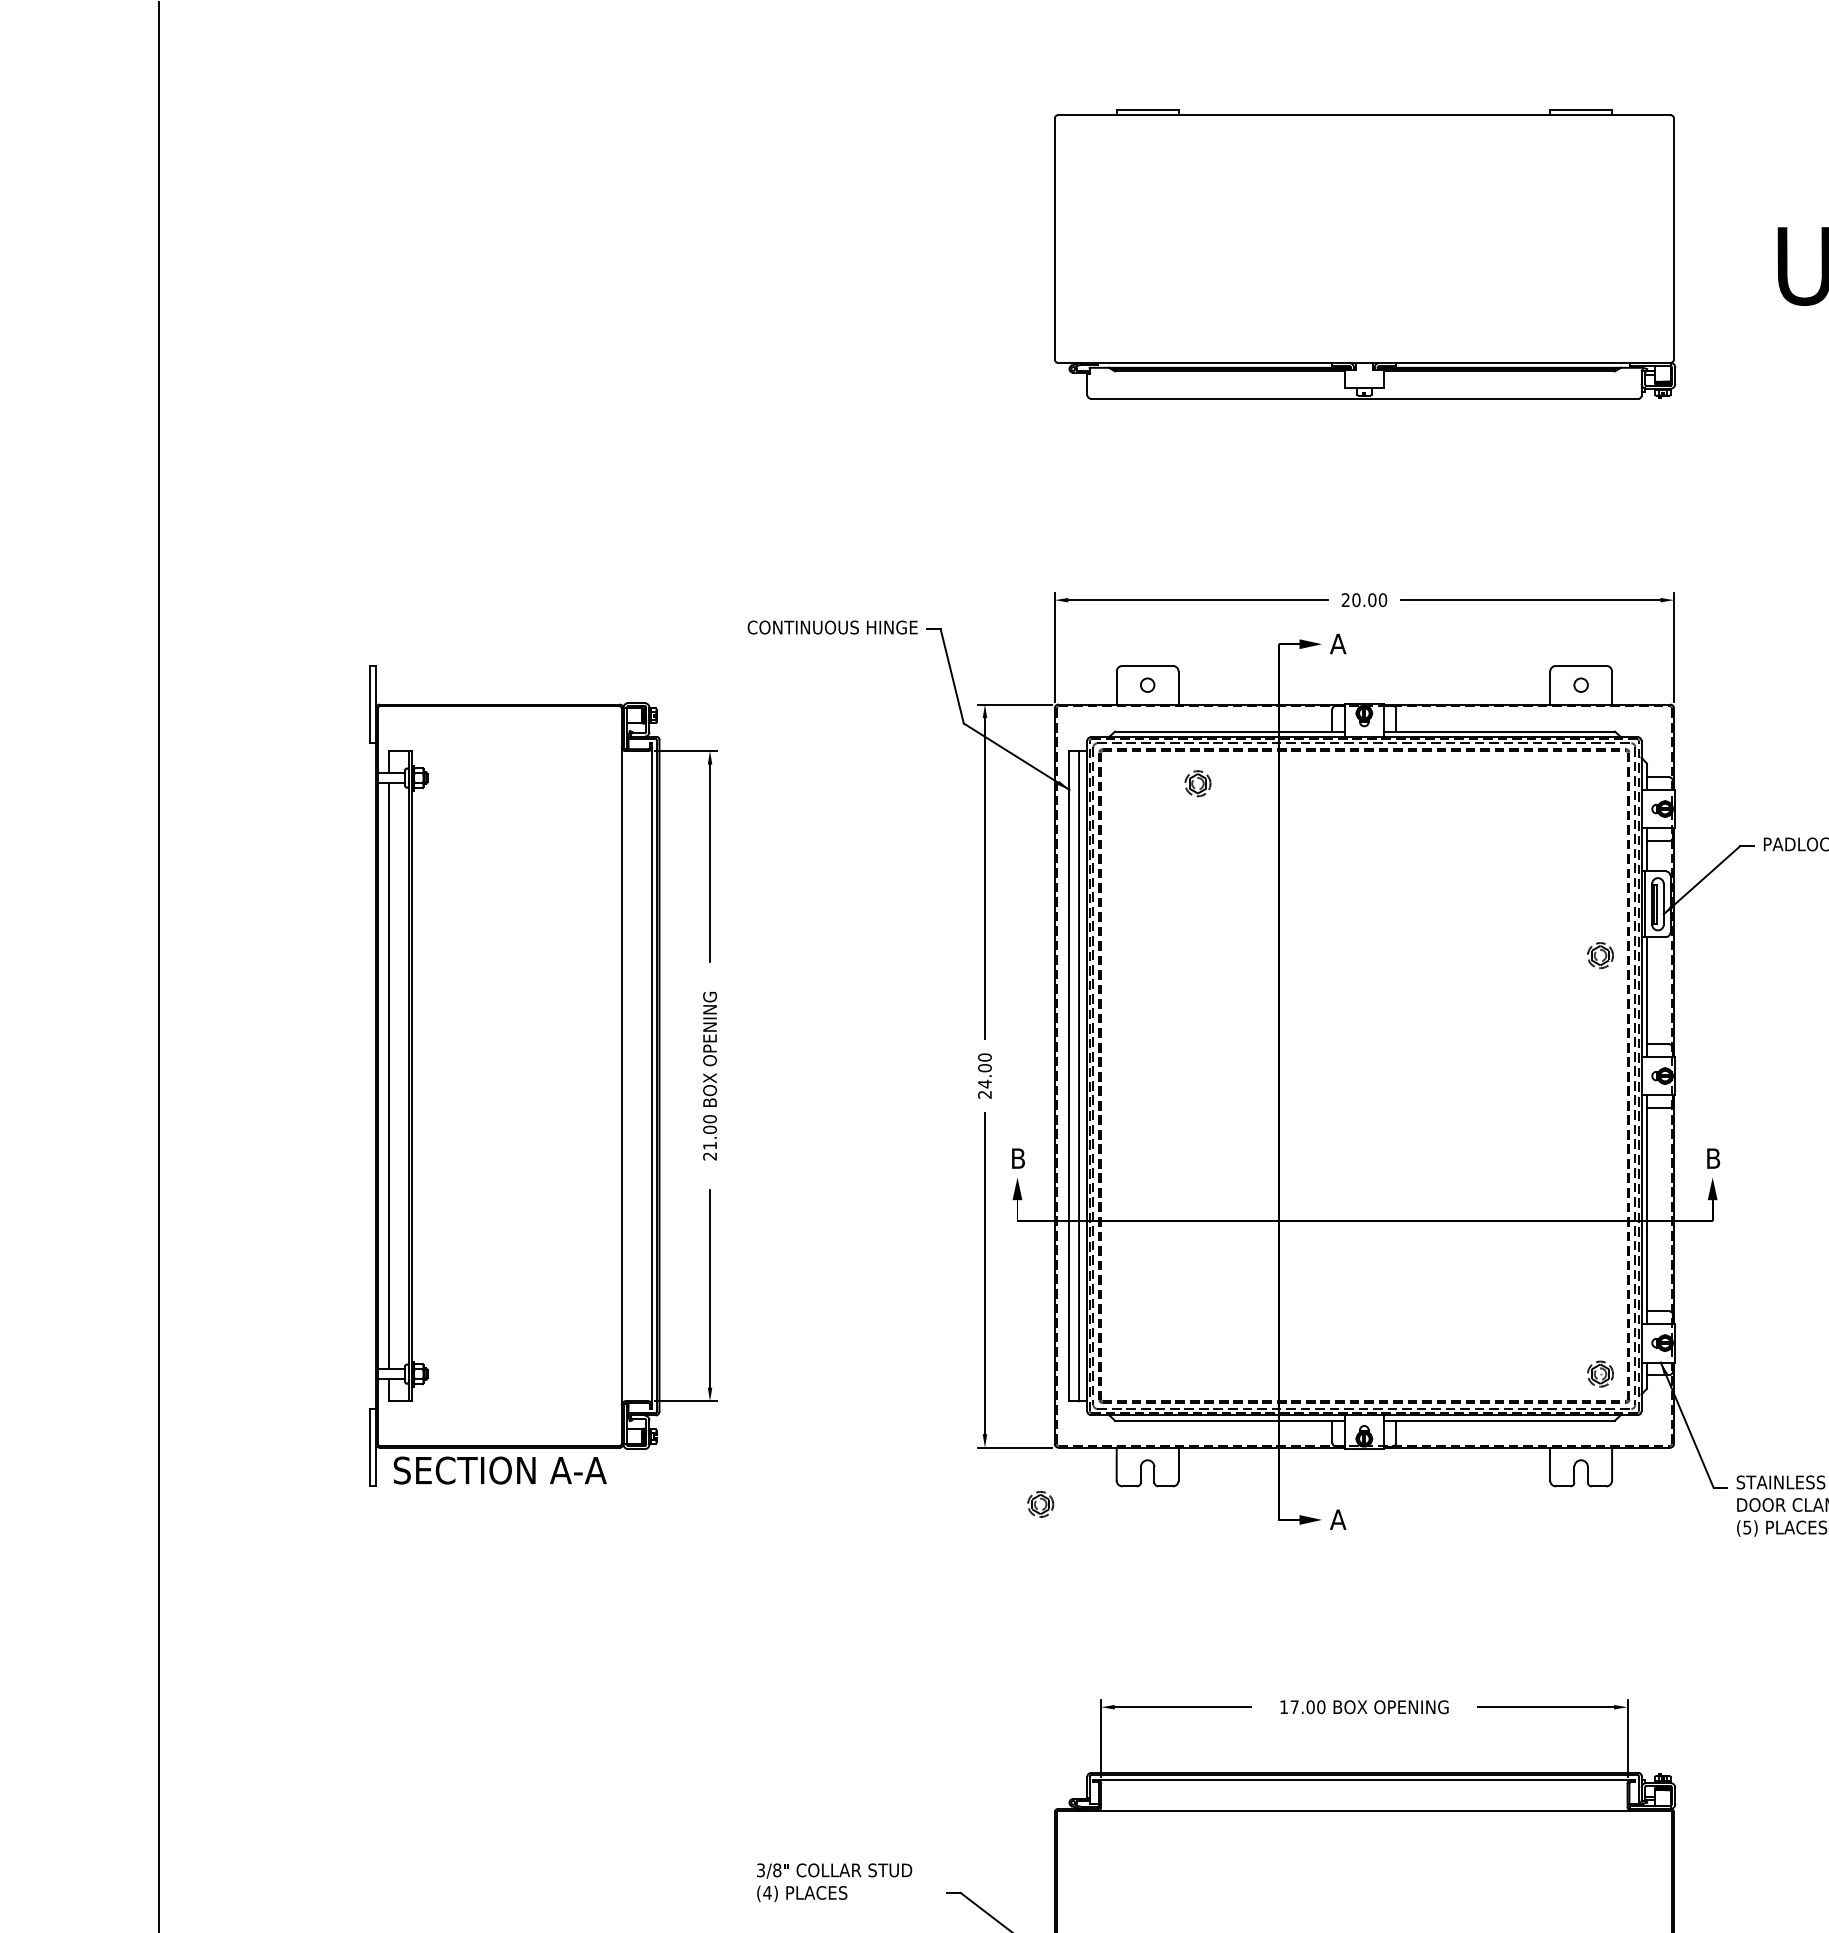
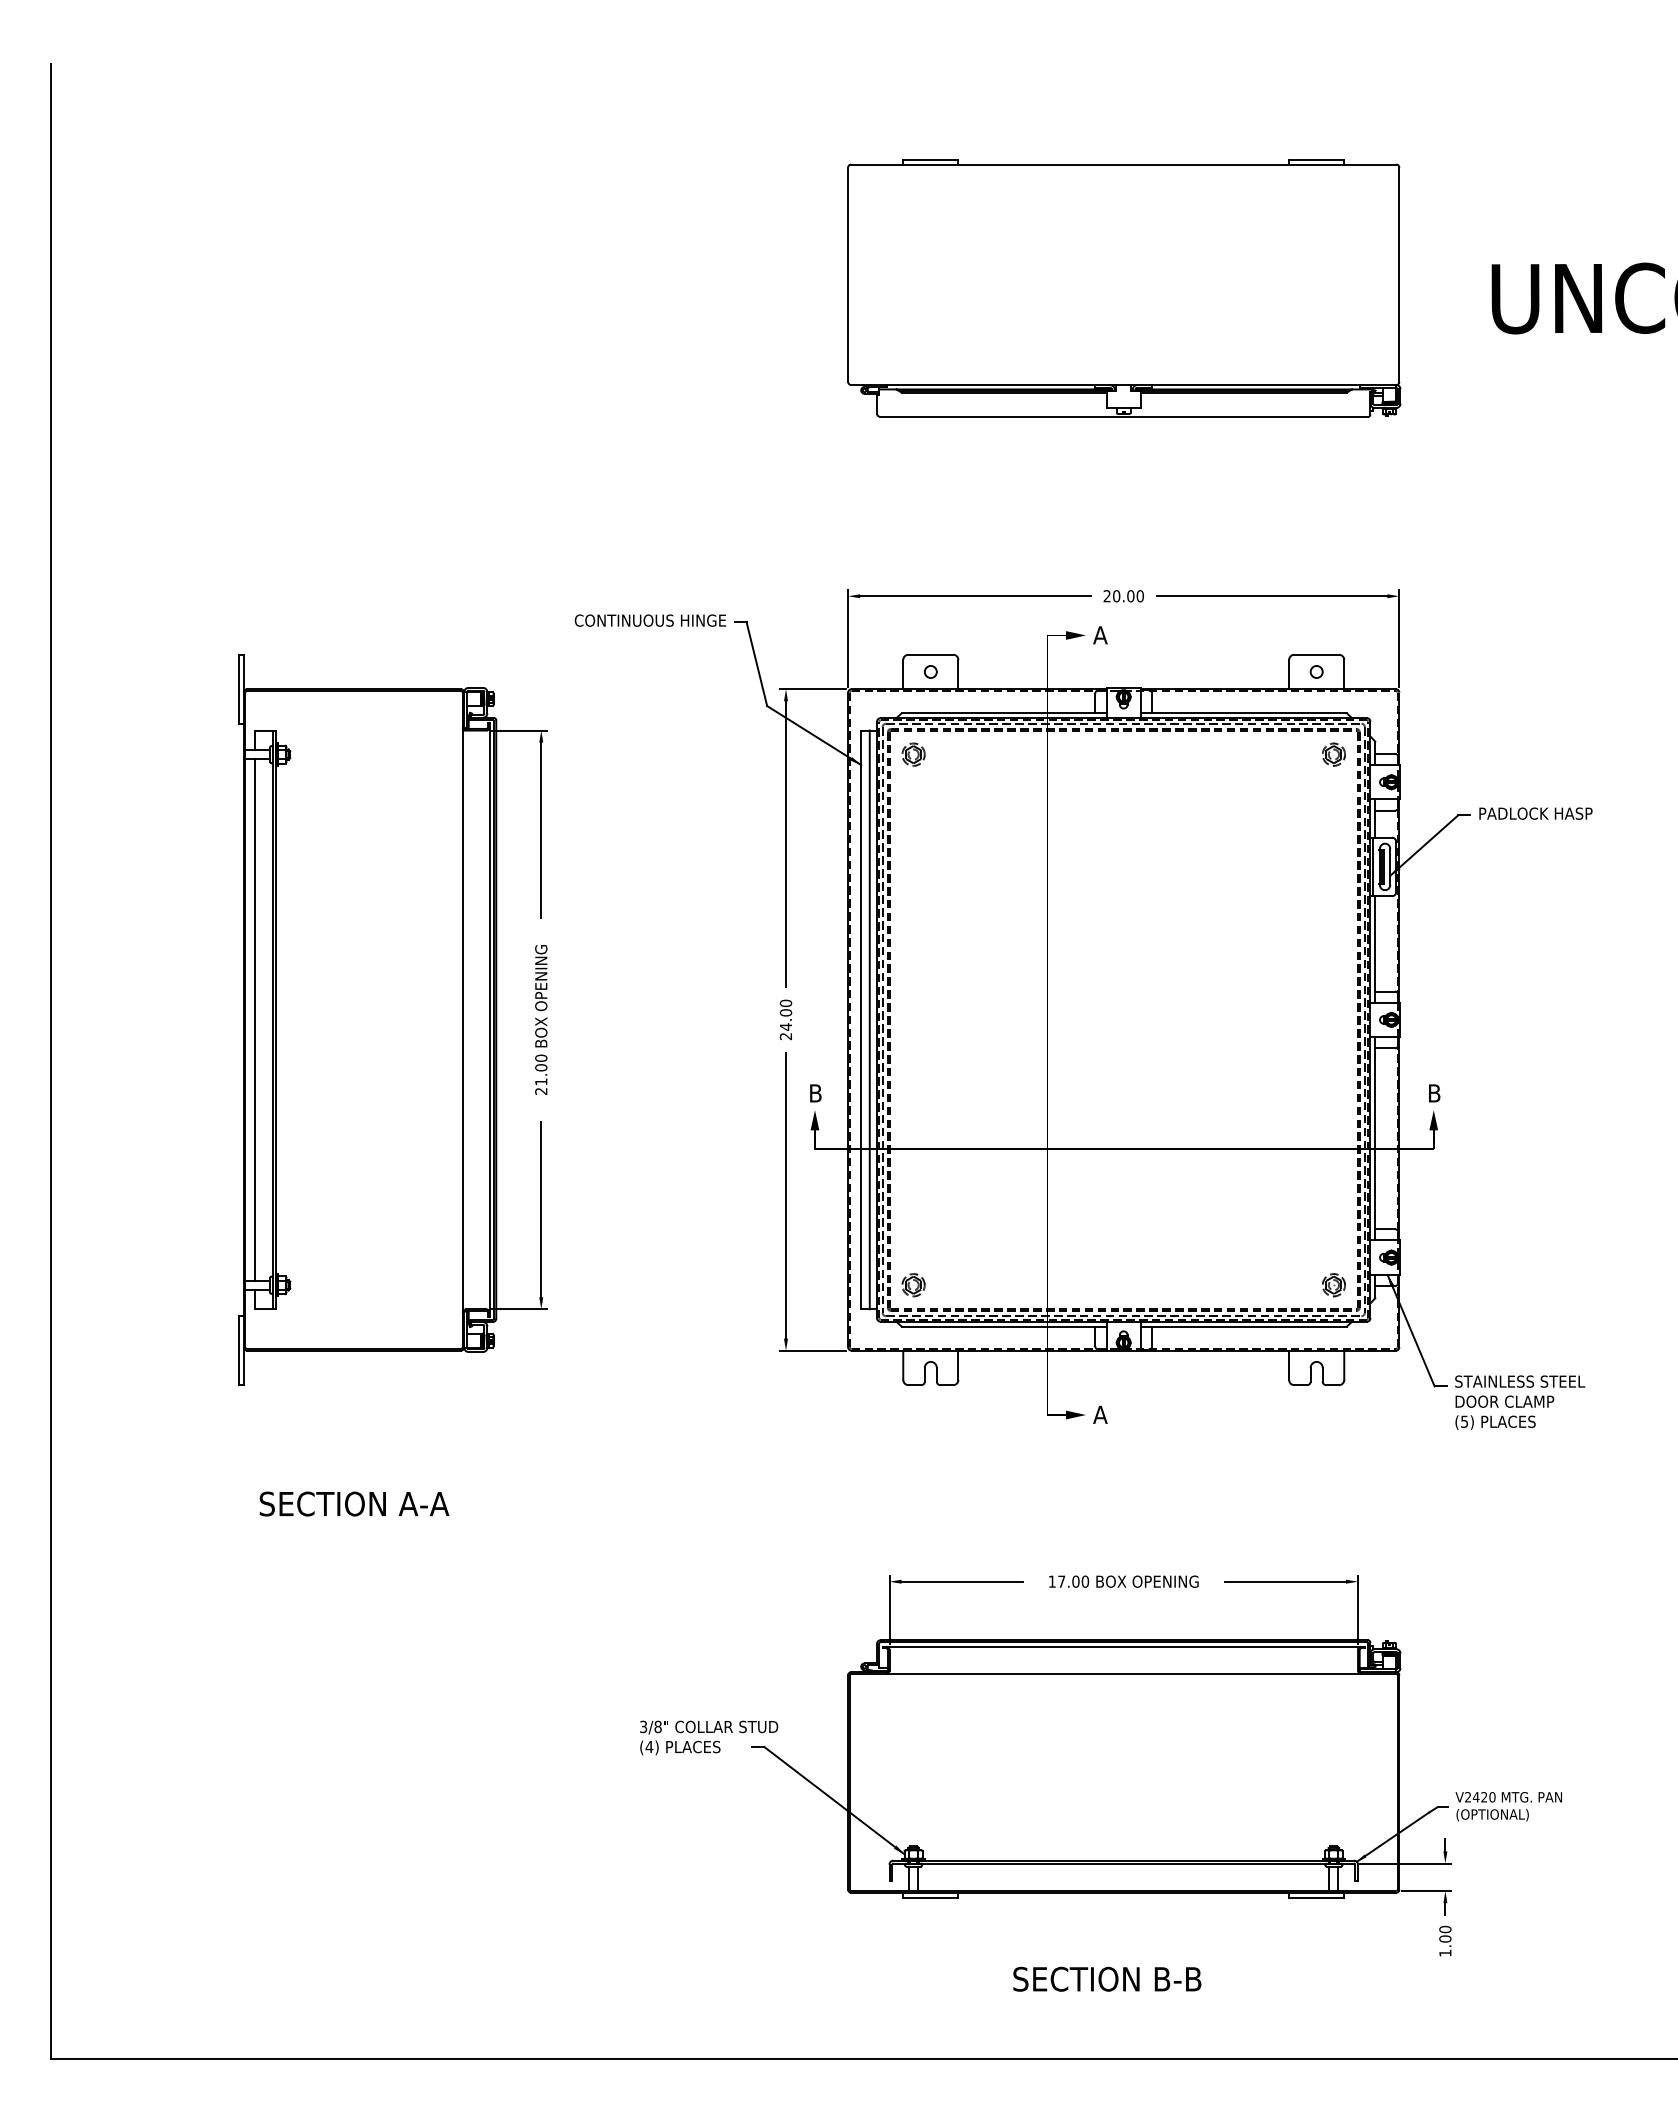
part: (1197, 783) -> (913, 754), moved
part: (1600, 955) -> (1333, 754), moved
text: (500, 1469) -> (354, 1503), moved
part: (1040, 1504) -> (913, 1285), moved
text: (834, 1882) -> (709, 1737), moved

